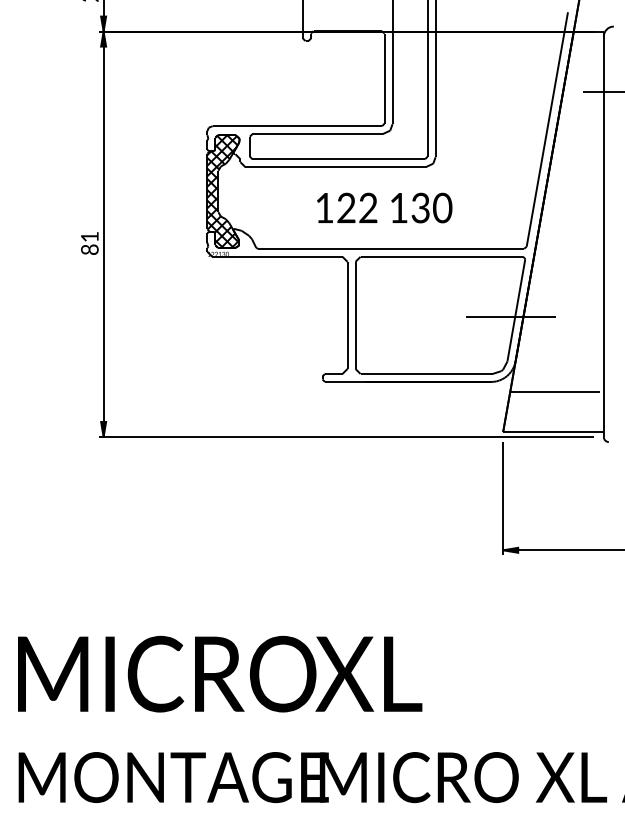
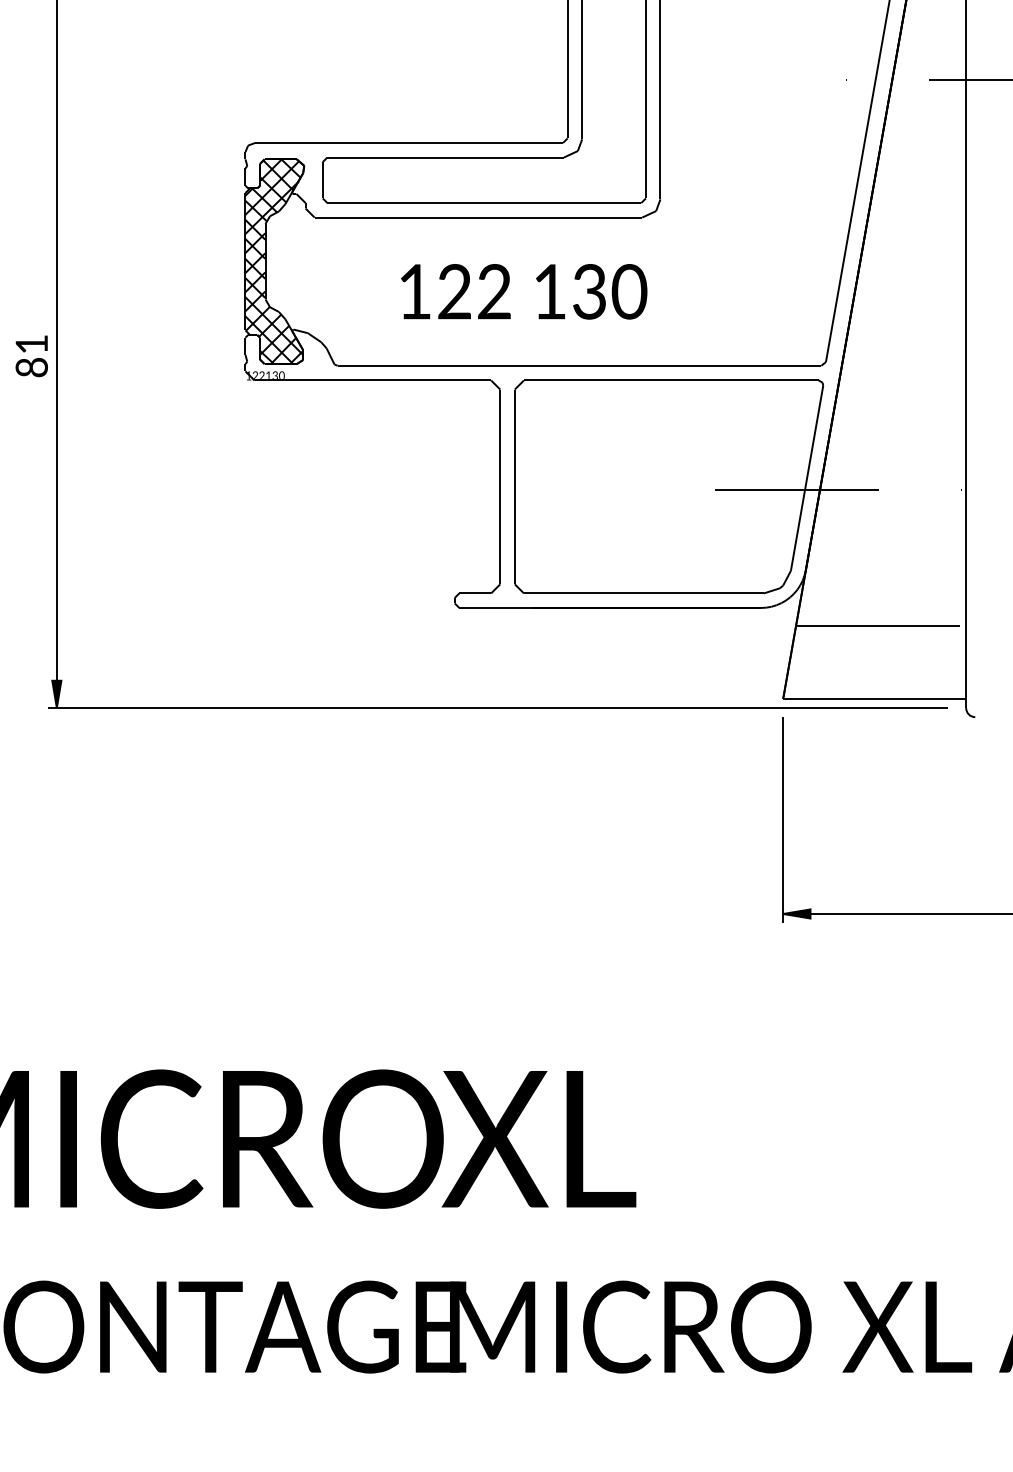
text: (384, 207) -> (523, 290), moved

